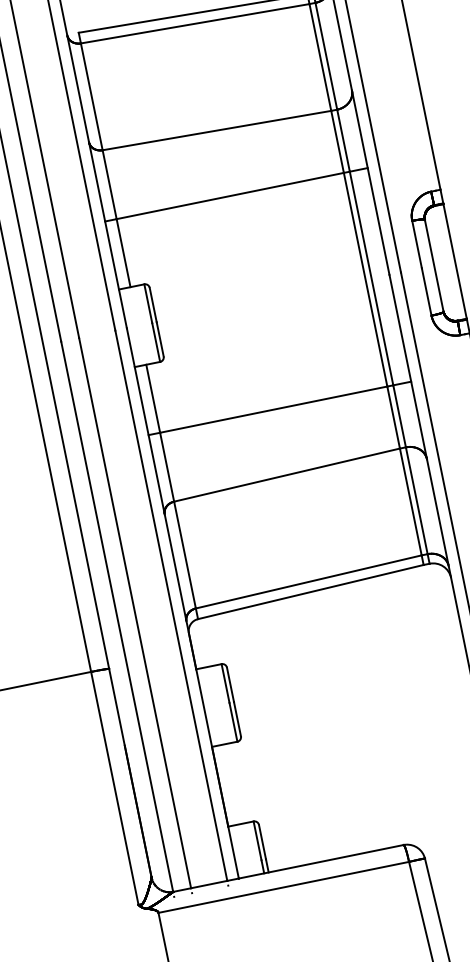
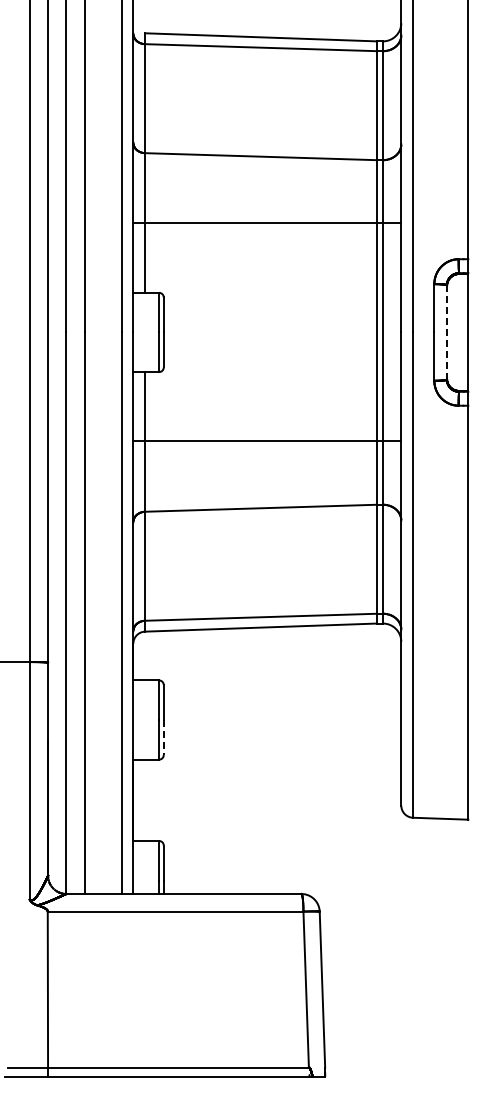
line: (433, 265) -> (446, 332), solid -> dashed
line: (237, 719) -> (163, 737), solid -> dashed

